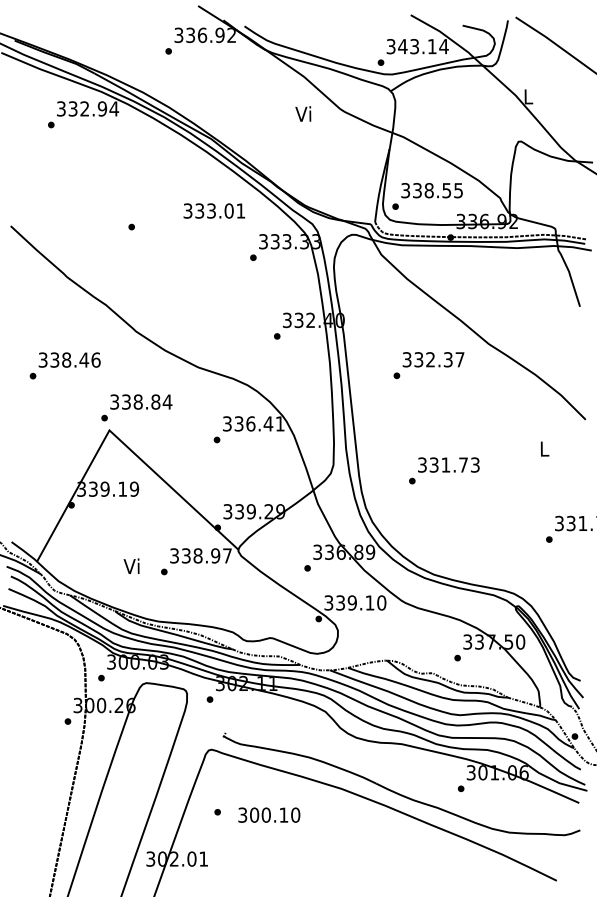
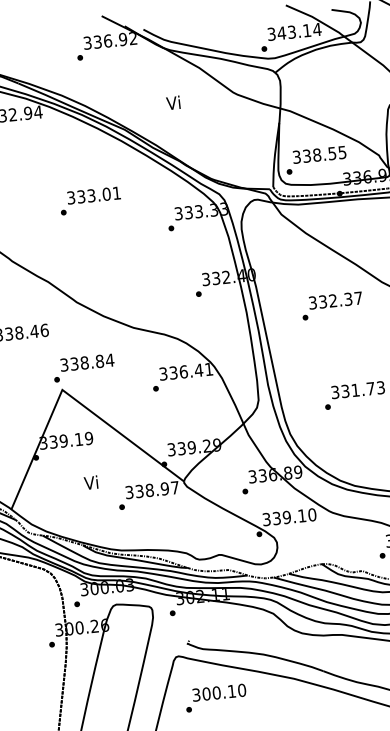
text: (303, 113) -> (173, 102), moved
text: (214, 210) -> (94, 195), moved
text: (131, 565) -> (90, 482), moved
text: (269, 814) -> (219, 692), moved

